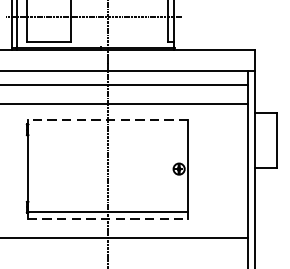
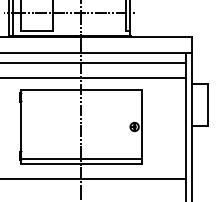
line: (107, 120) -> (80, 90), dashed -> solid
line: (108, 219) -> (81, 164), dashed -> solid

